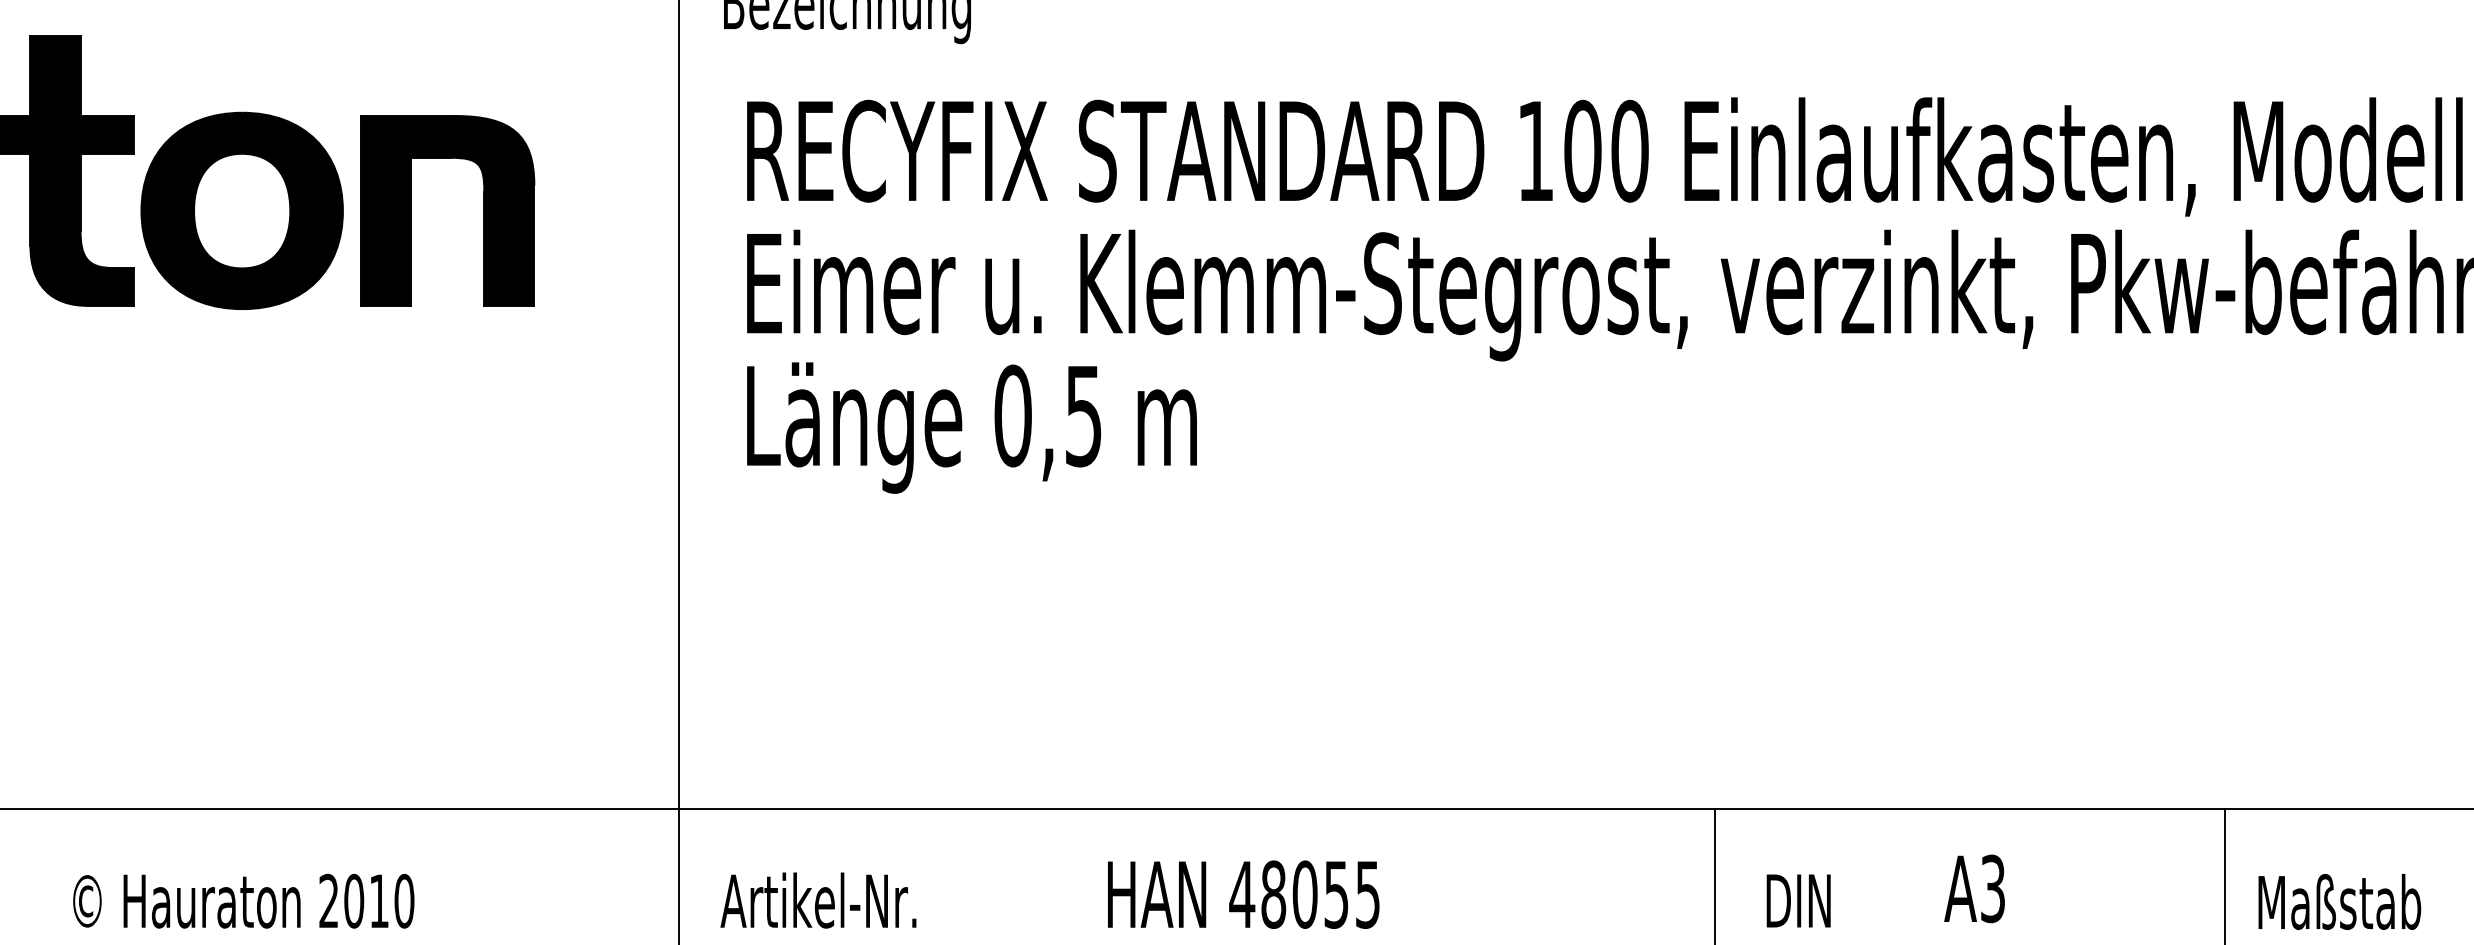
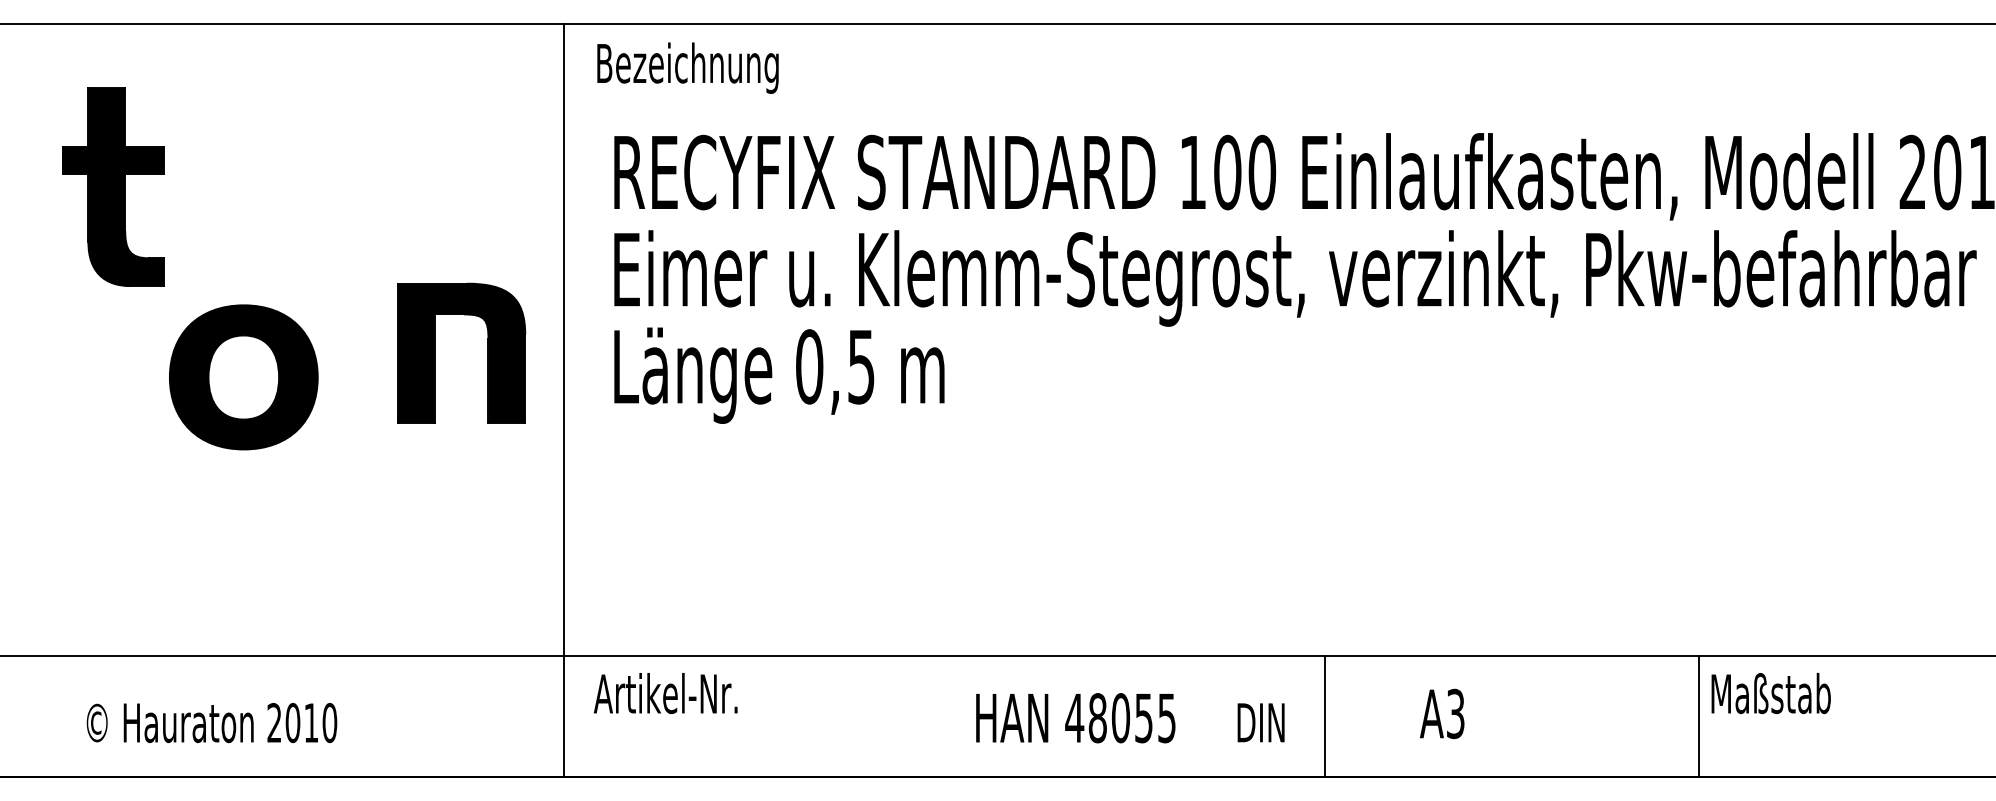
part: (412, 209) -> (435, 352), moved
part: (241, 211) -> (243, 377), moved
text: (1974, 888) -> (1442, 713), moved
text: (1243, 895) -> (1075, 718), moved
text: (818, 900) -> (665, 693), moved
text: (1797, 900) -> (1260, 722), moved
text: (243, 901) -> (211, 723), moved
text: (2338, 901) -> (1770, 693), moved

